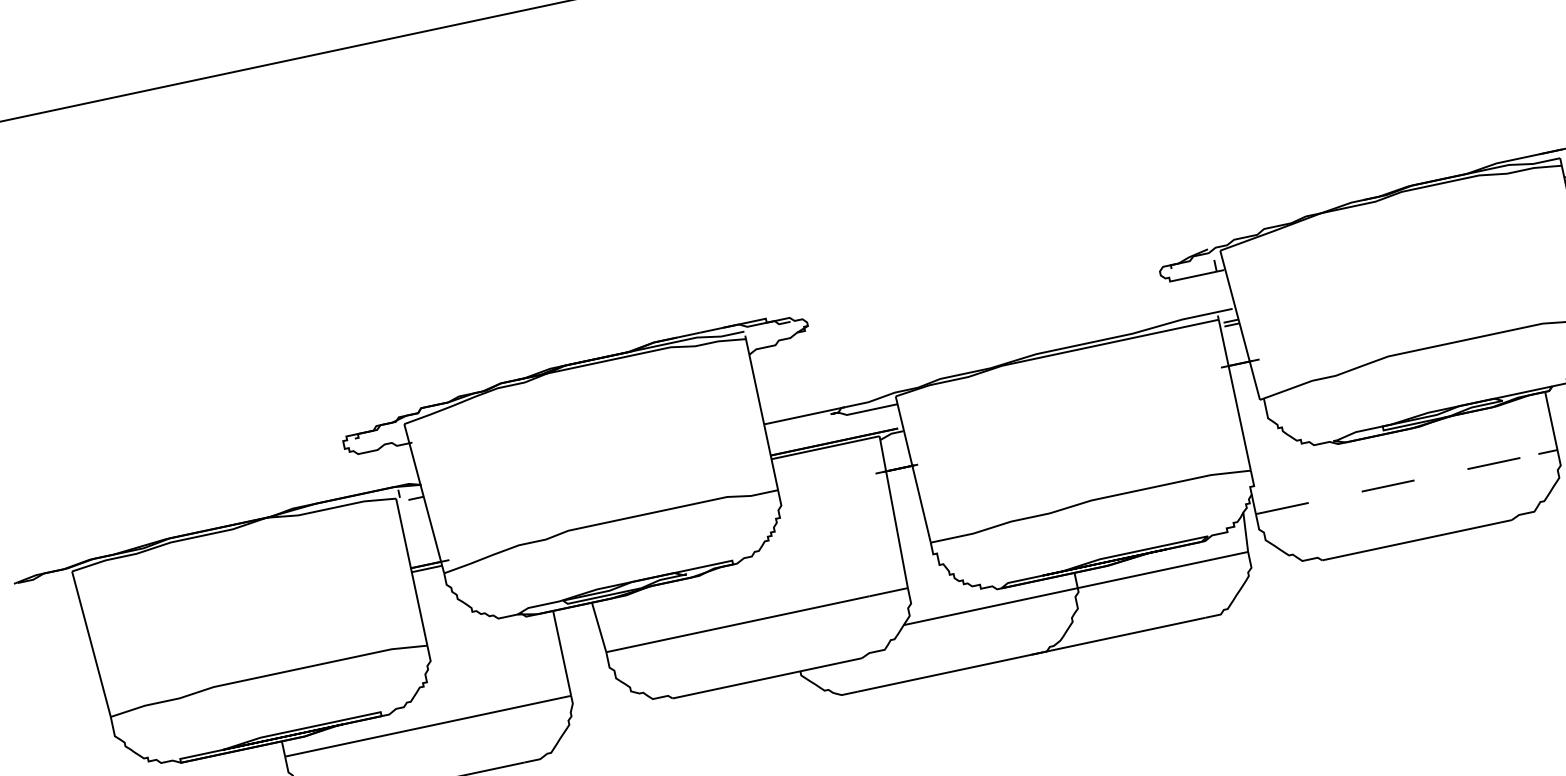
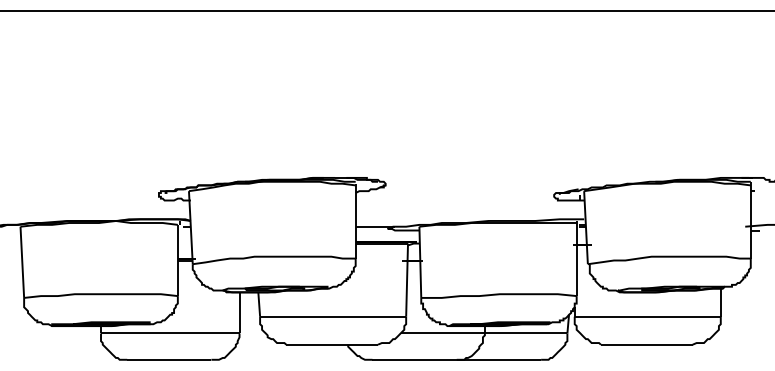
line: (1397, 483) -> (643, 316), dashed -> solid

